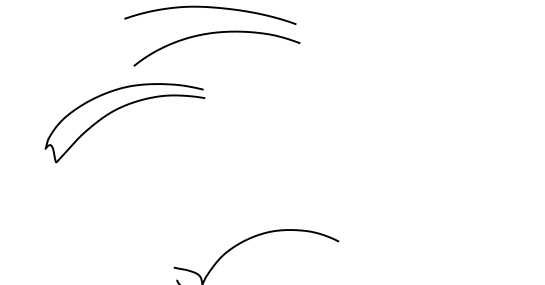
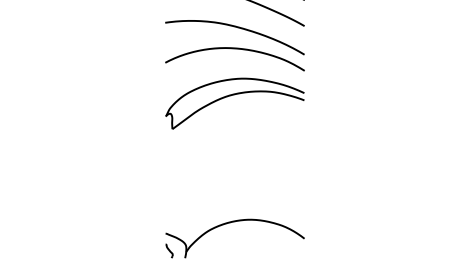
part: (121, 108) -> (234, 95), moved

